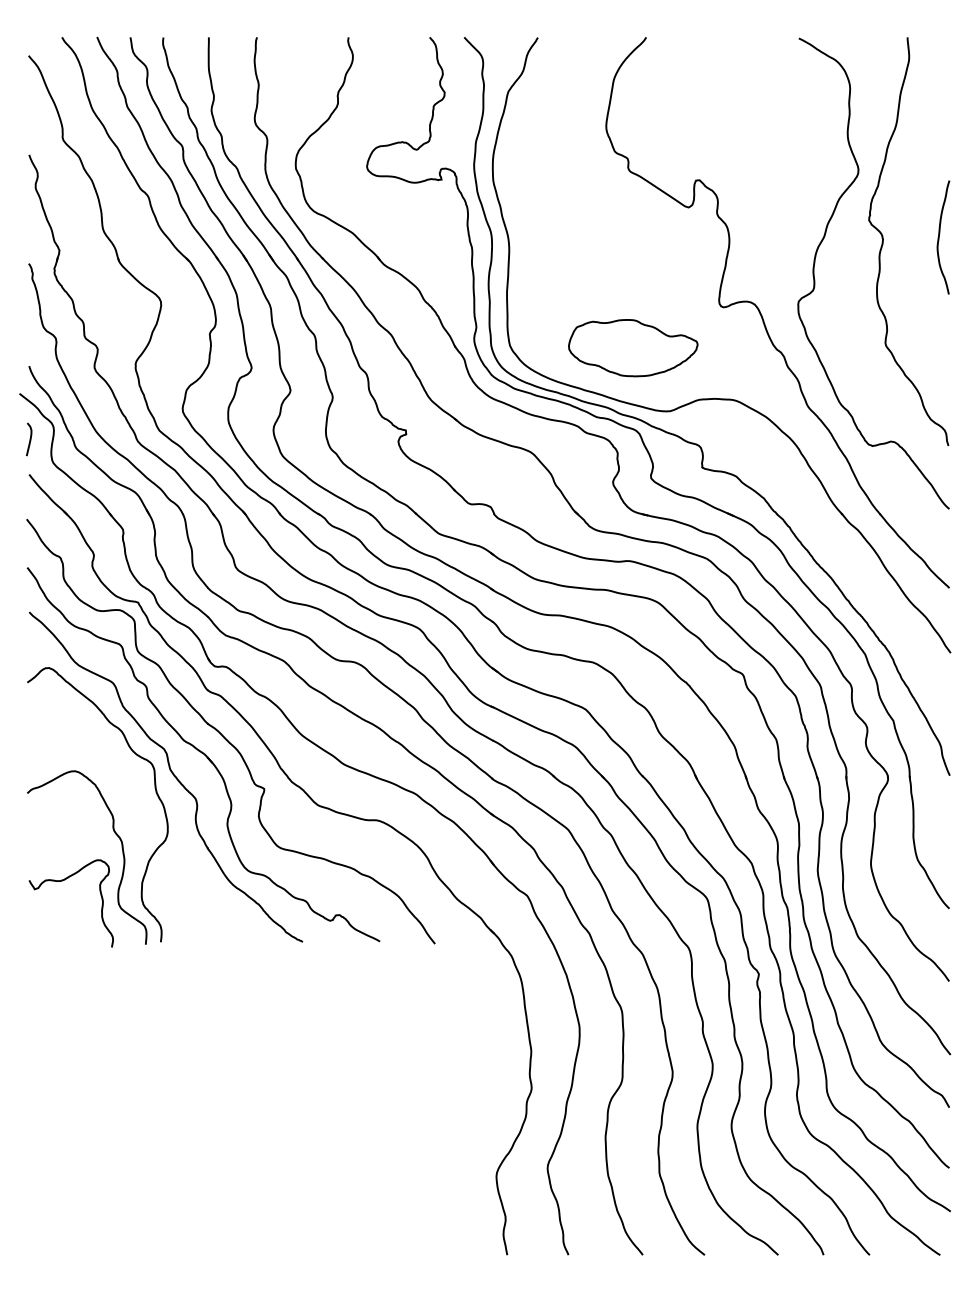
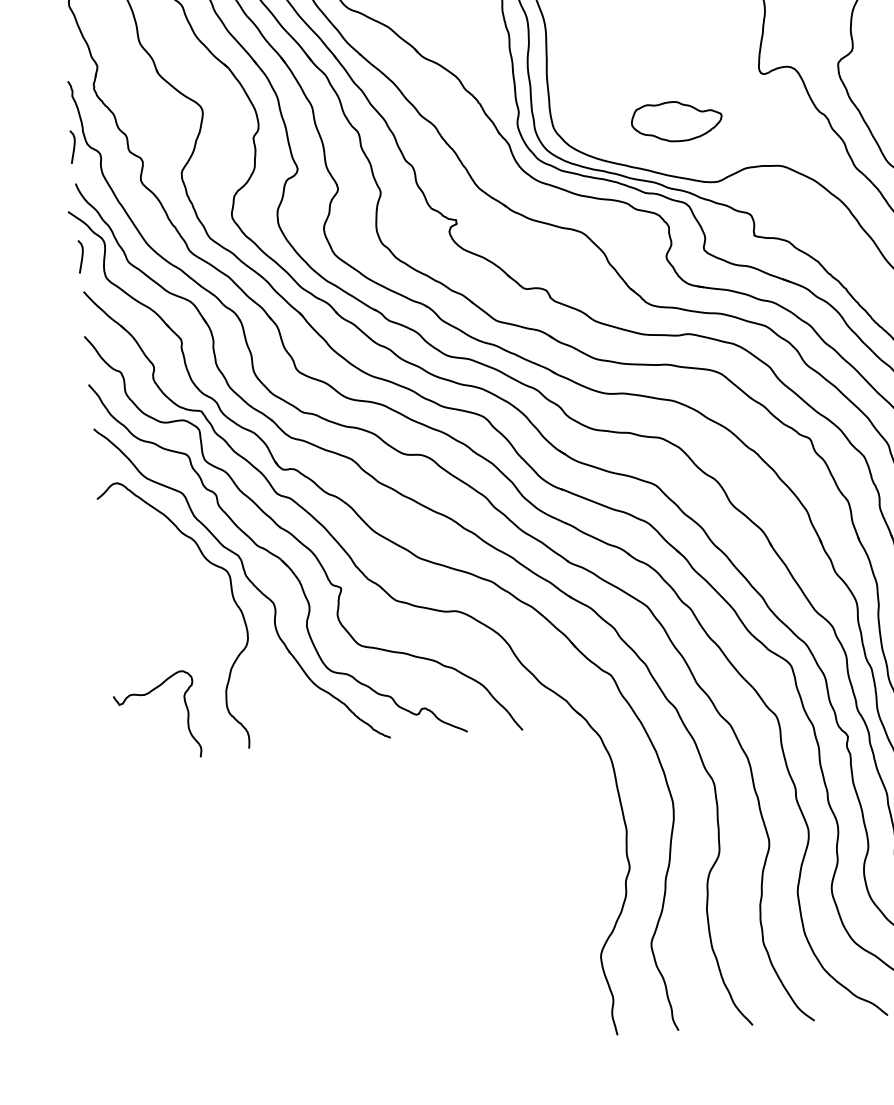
curve: (29, 329) -> (73, 147), added
part: (633, 348) -> (677, 121), size x0.7
curve: (122, 854) -> (204, 663), removed

